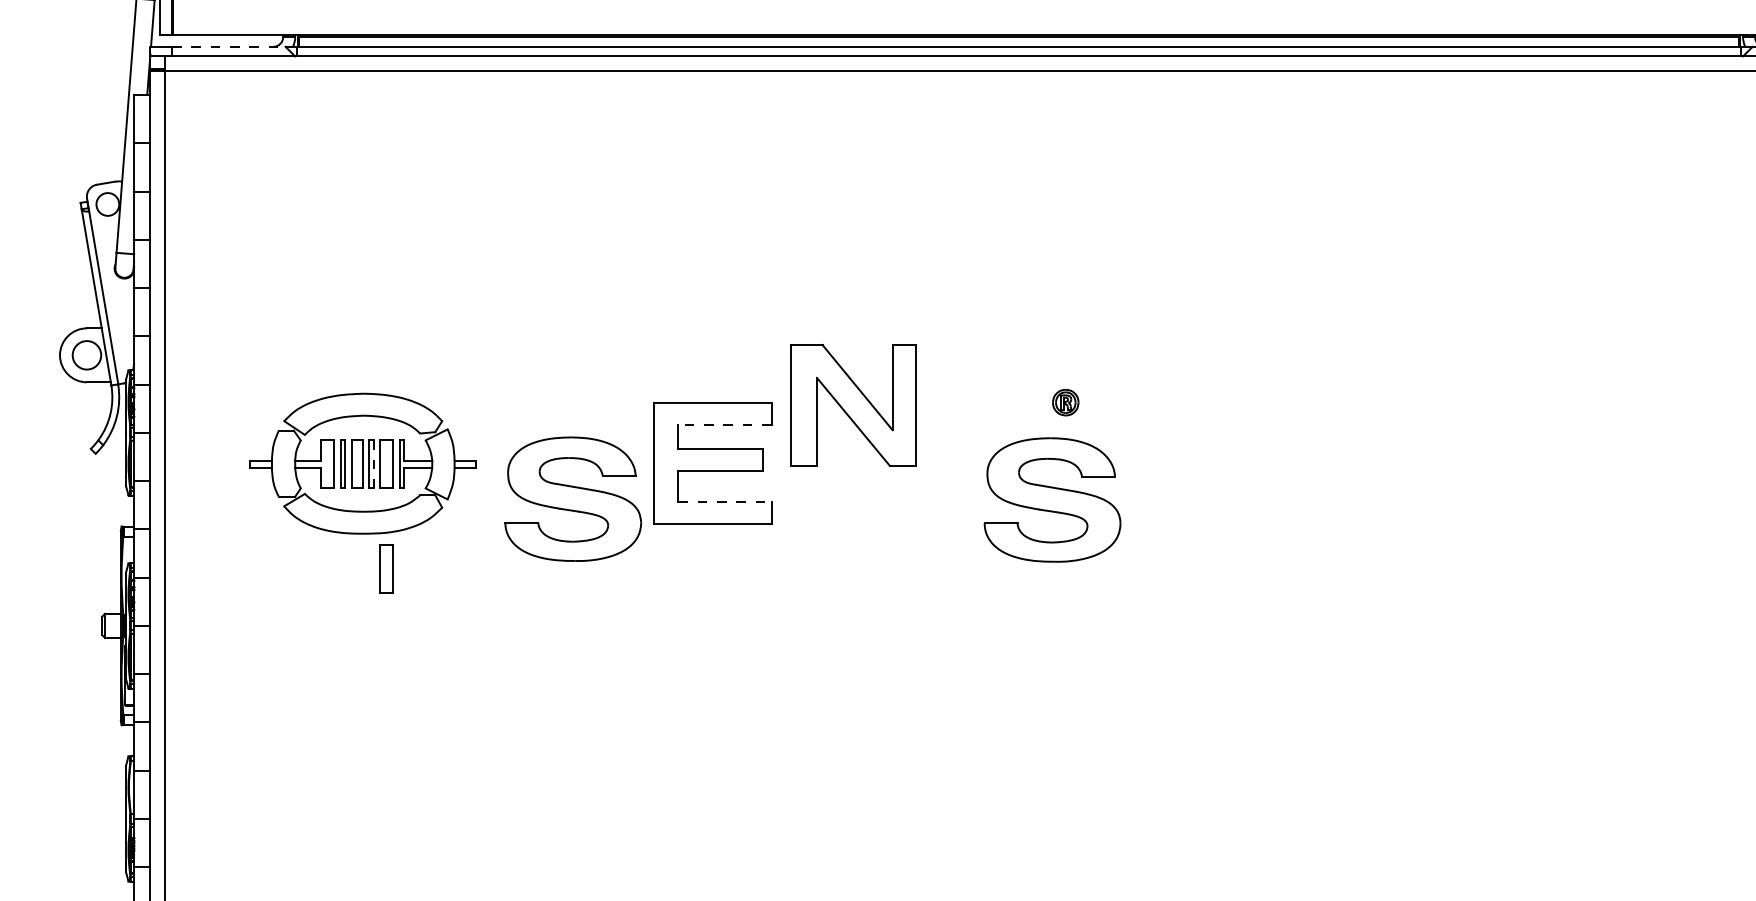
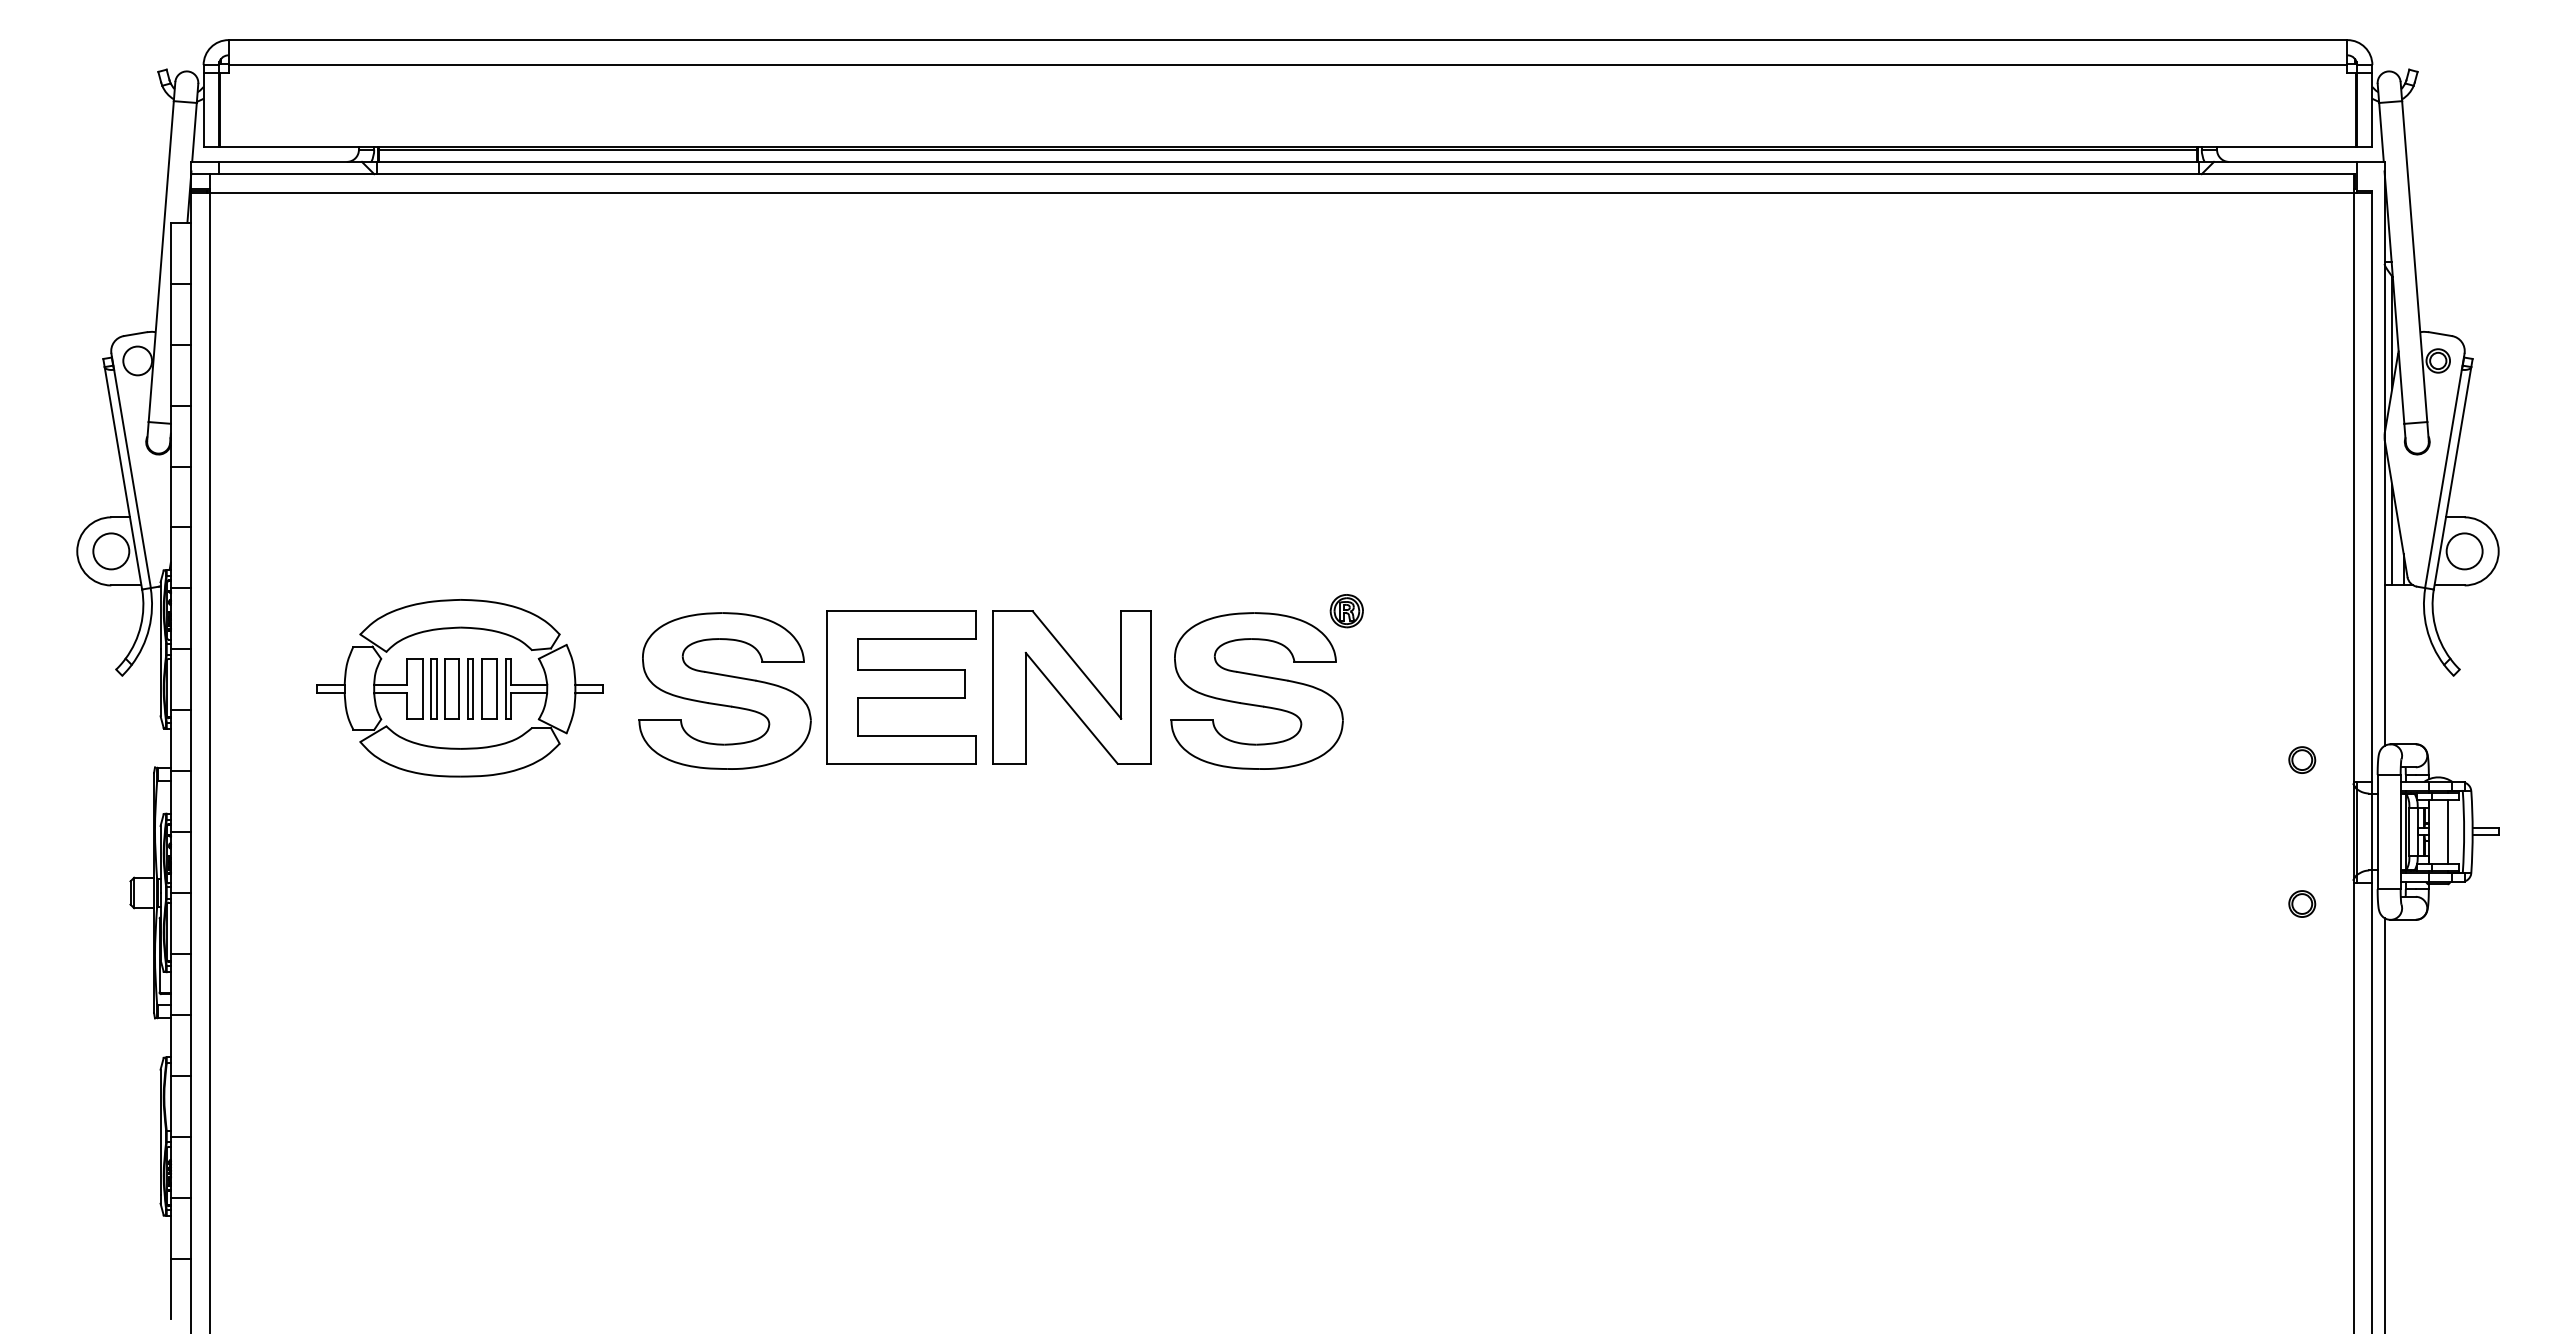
line: (228, 46) -> (290, 161), dashed -> solid
part: (853, 405) -> (1071, 687), moved
line: (724, 425) -> (916, 639), dashed -> solid
line: (373, 464) -> (473, 689), dashed -> solid
part: (572, 498) -> (724, 690), moved
part: (1052, 499) -> (1256, 690), moved
line: (724, 501) -> (916, 736), dashed -> solid
part: (386, 568) -> (489, 820), removed

